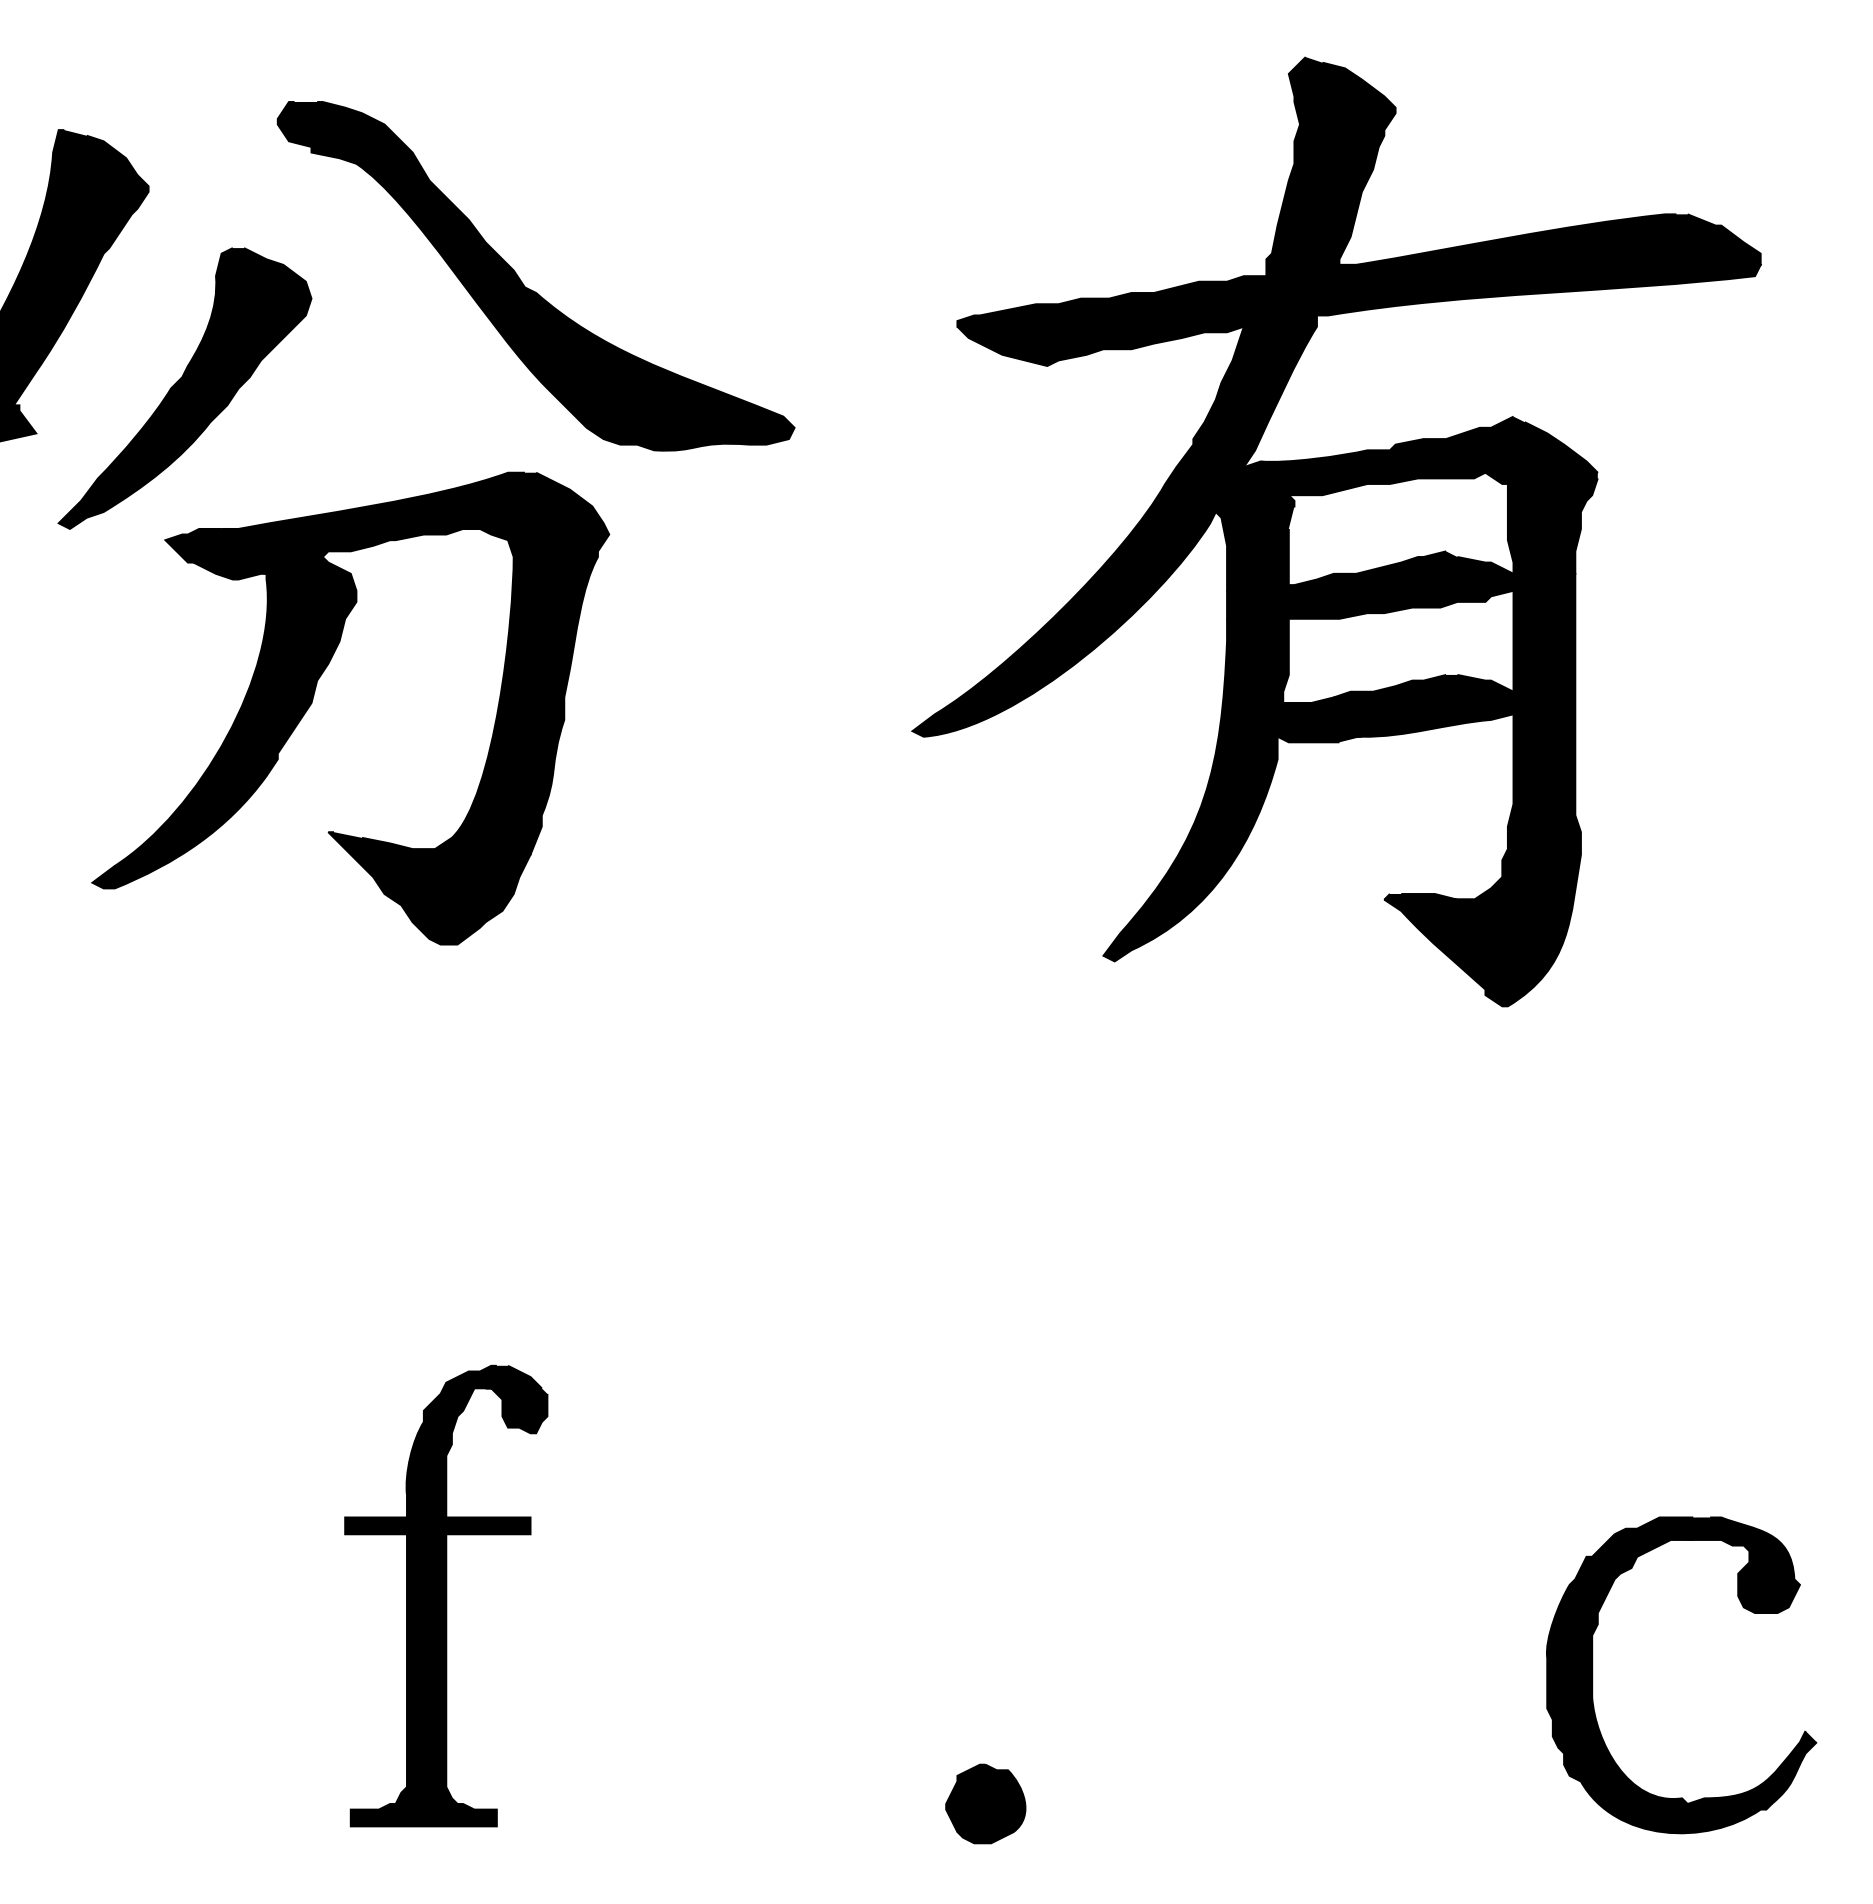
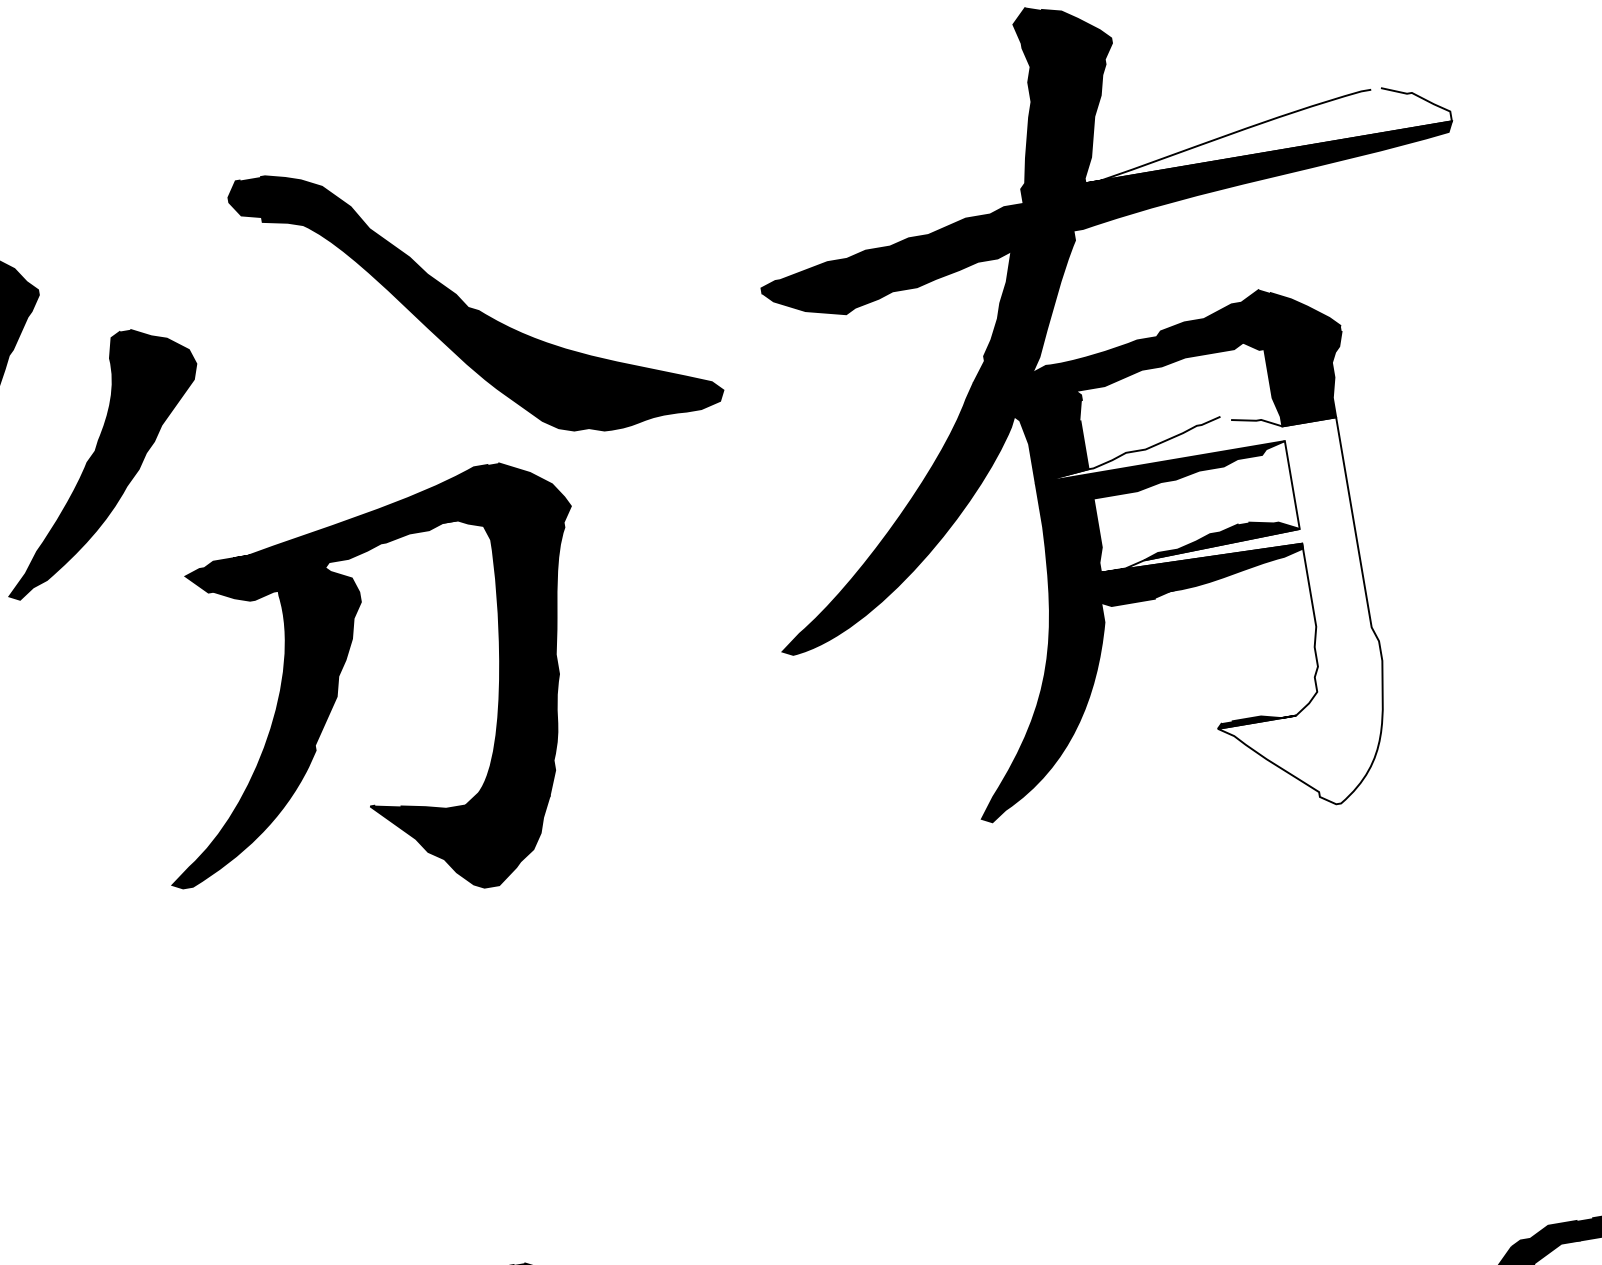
fill: (1549, 239) -> (1264, 130), removed
part: (529, 288) -> (472, 308), moved
part: (313, 700) -> (338, 694), moved
fill: (1403, 778) -> (1216, 620), removed

